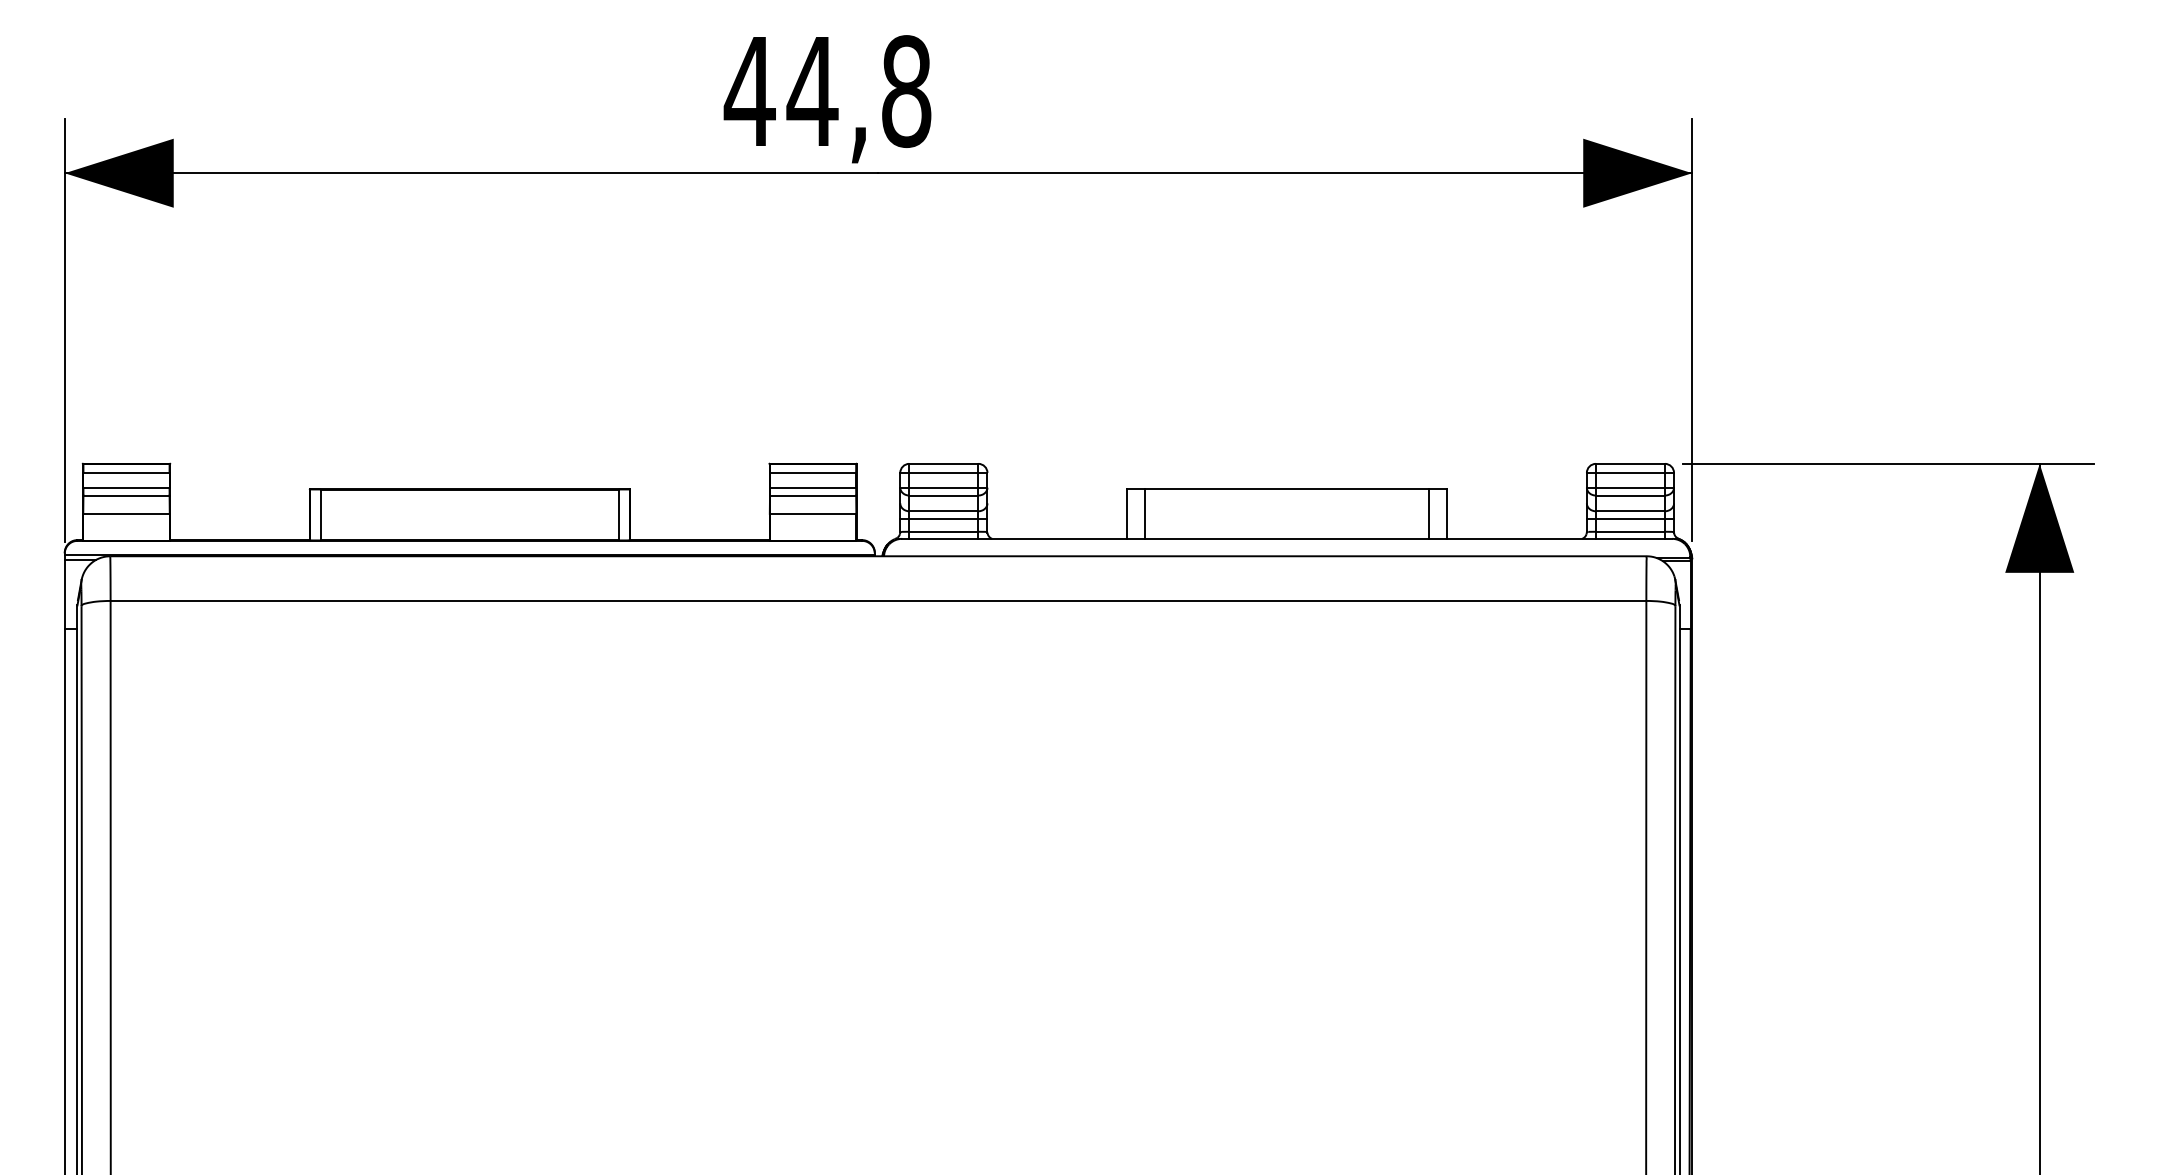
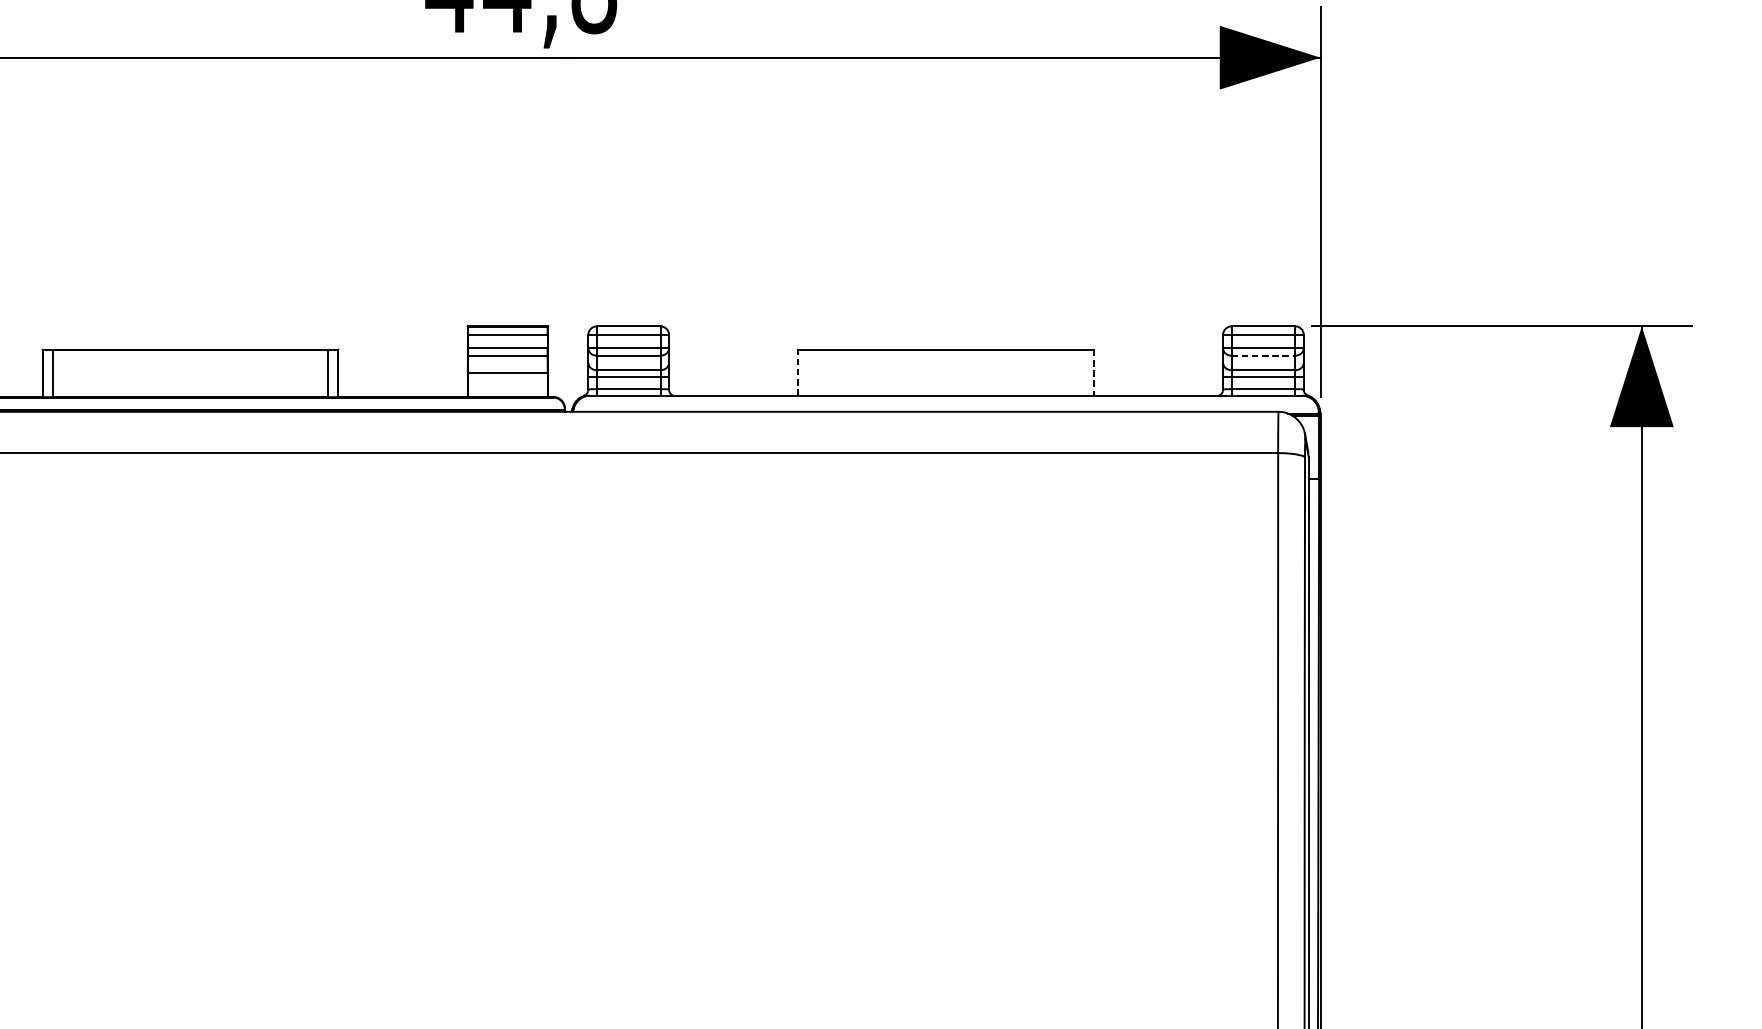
line: (1630, 495) -> (1263, 355), solid -> dashed
line: (1145, 513) -> (815, 372), removed
line: (1428, 513) -> (1076, 372), removed
line: (1127, 514) -> (798, 373), solid -> dashed
line: (1447, 514) -> (1094, 373), solid -> dashed

